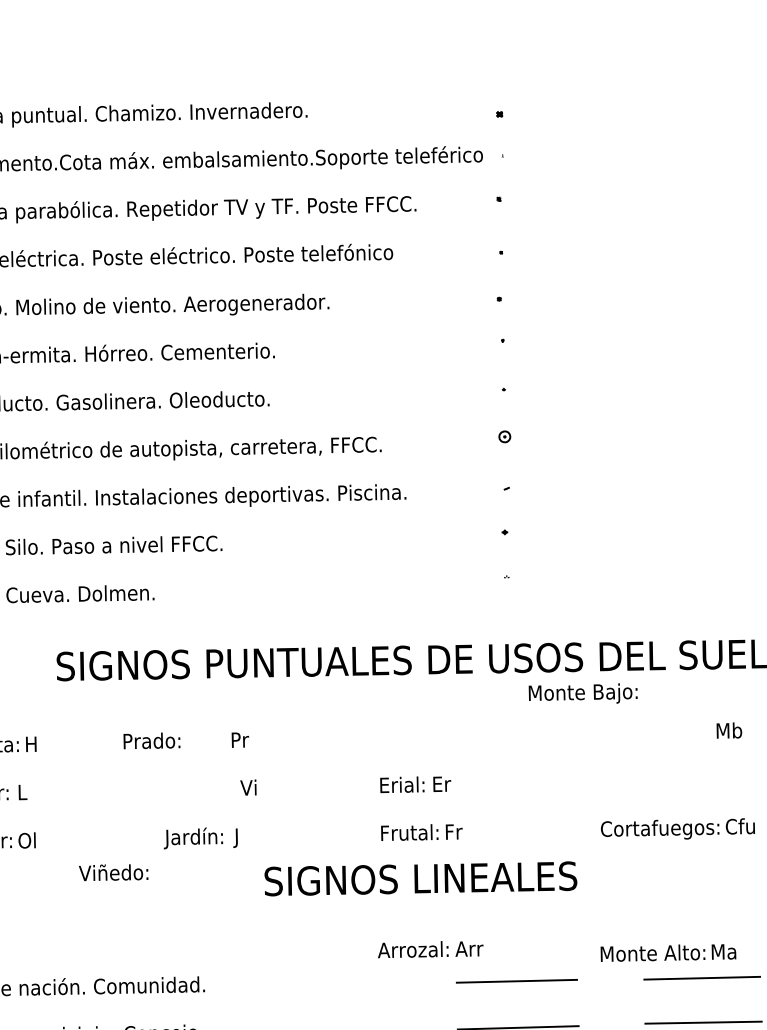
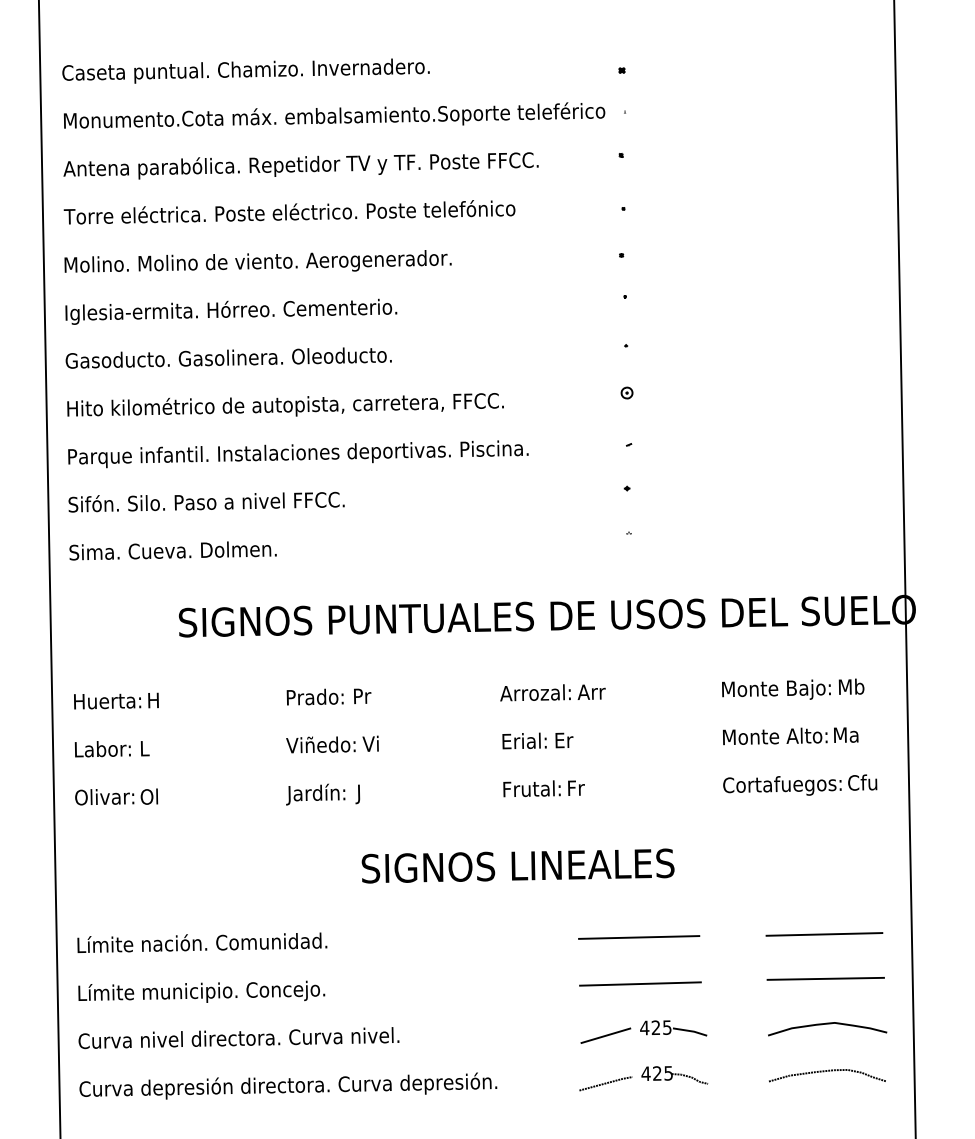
text: (583, 693) -> (776, 689), moved
text: (151, 740) -> (314, 696), moved
text: (113, 872) -> (320, 744), moved
text: (420, 878) -> (517, 865), moved
text: (430, 949) -> (552, 692), moved
text: (668, 953) -> (790, 736), moved

